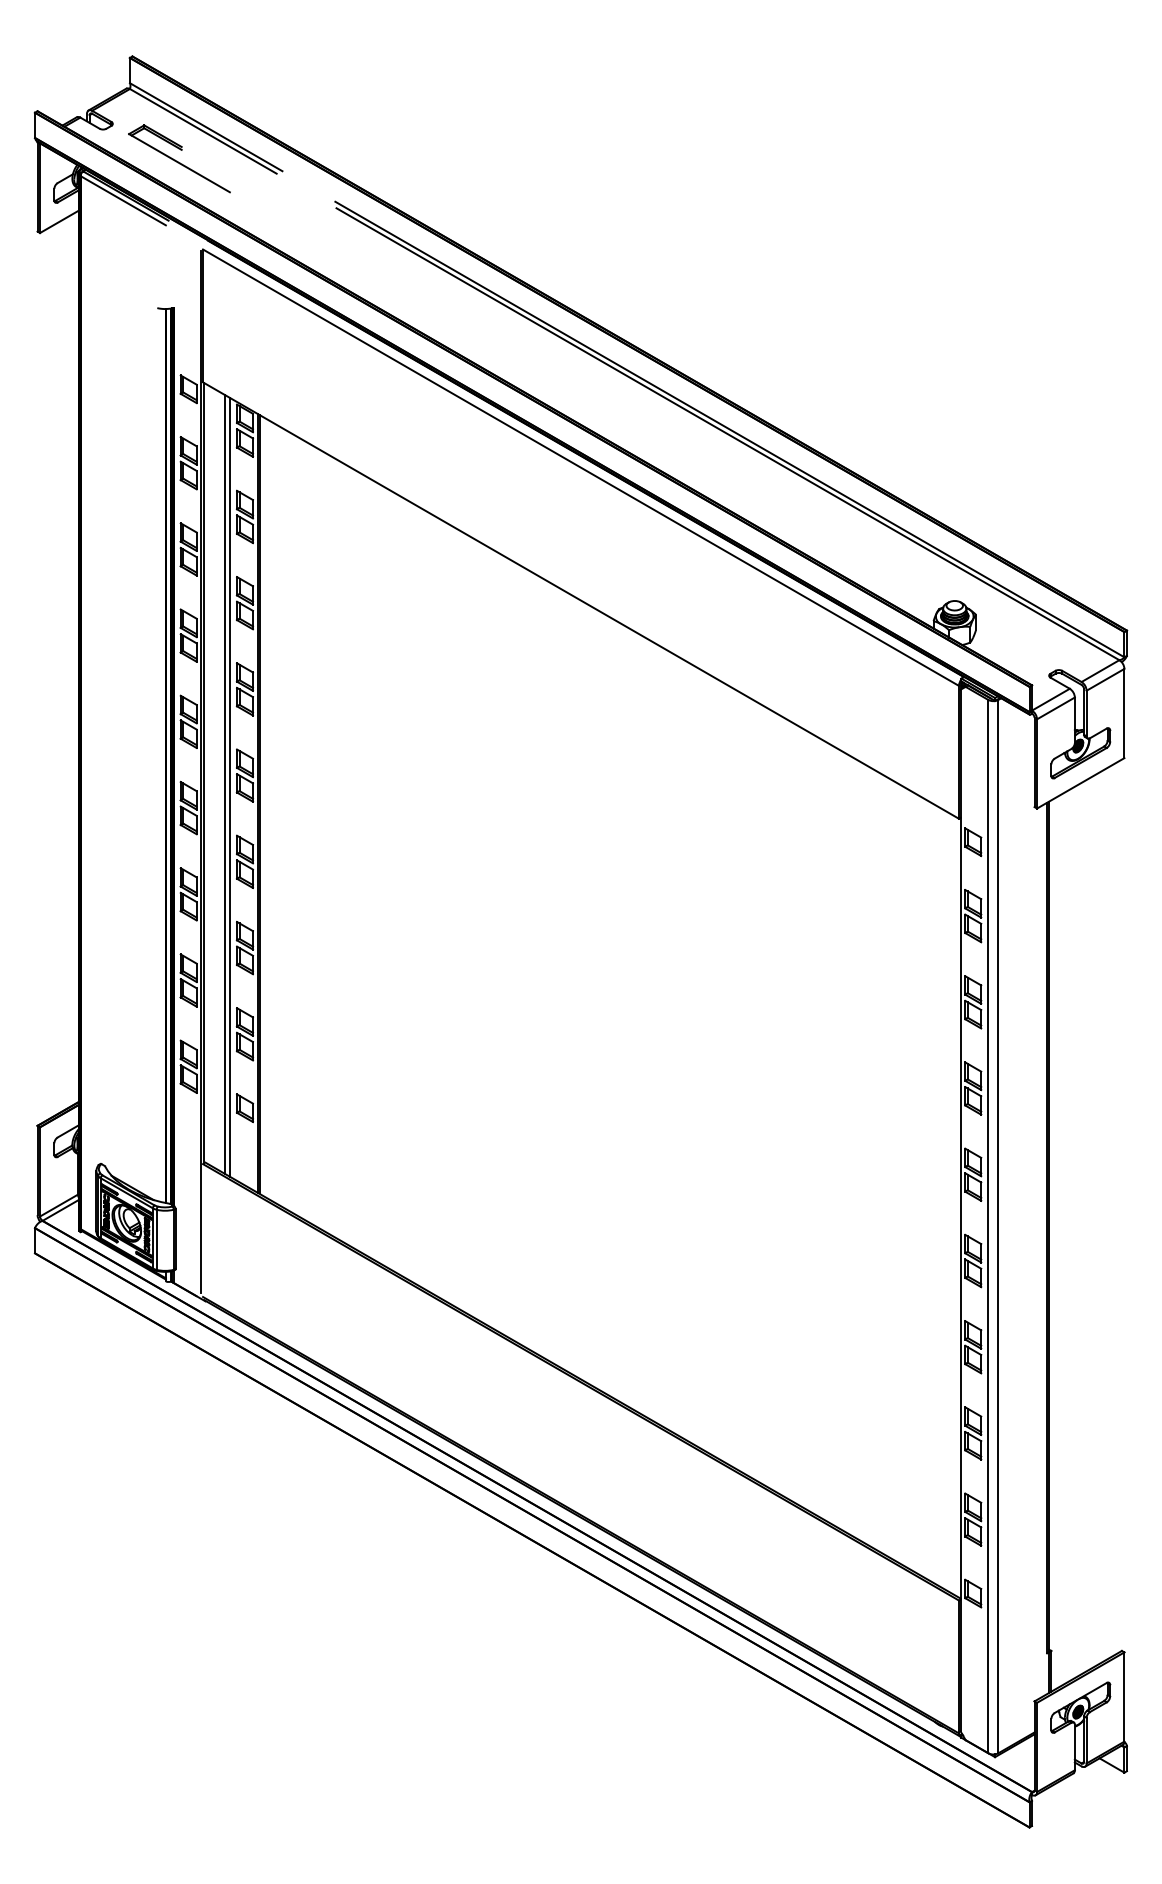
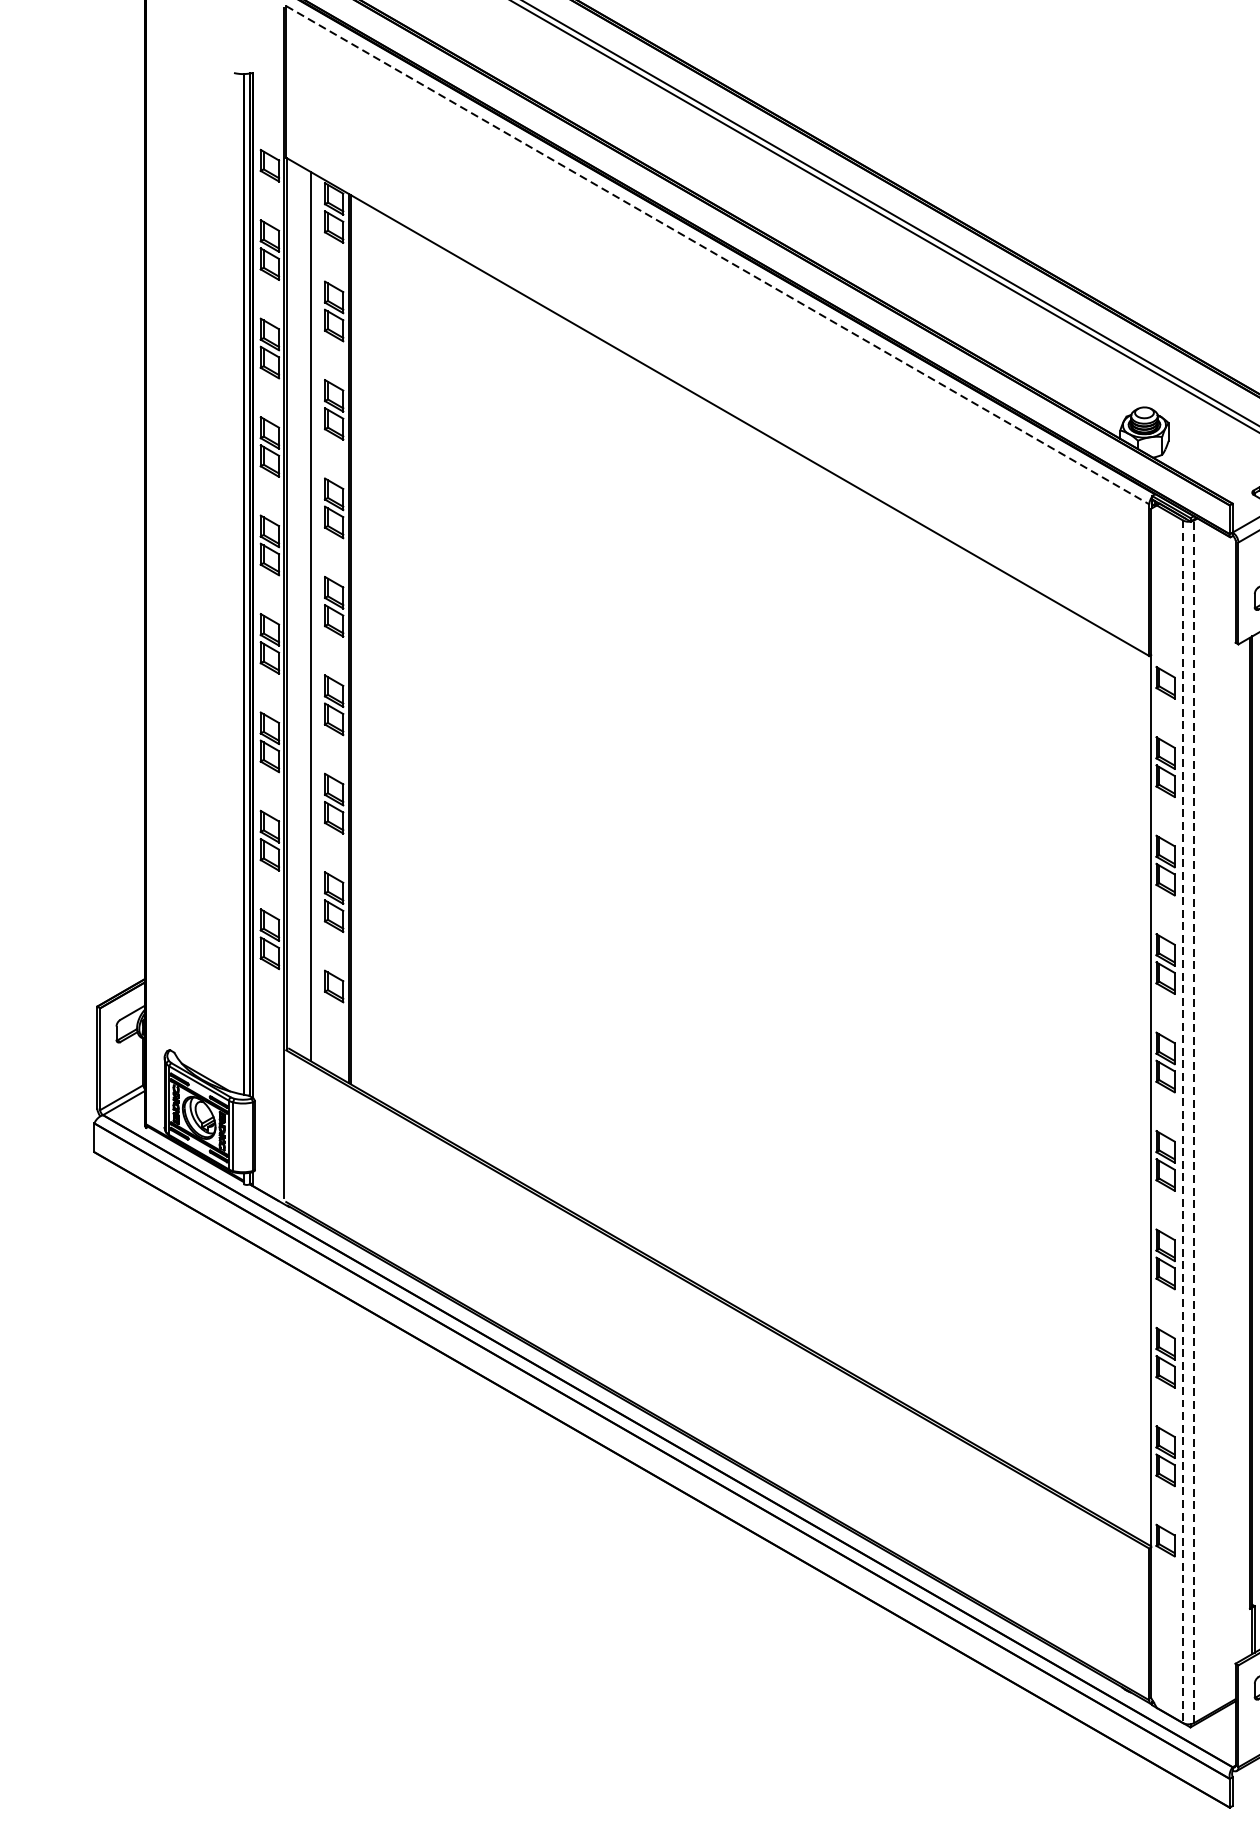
line: (581, 467) -> (718, 255), solid -> dashed
line: (229, 786) -> (316, 619), removed
line: (988, 1226) -> (1183, 1121), solid -> dashed
line: (998, 1226) -> (1194, 1121), solid -> dashed

